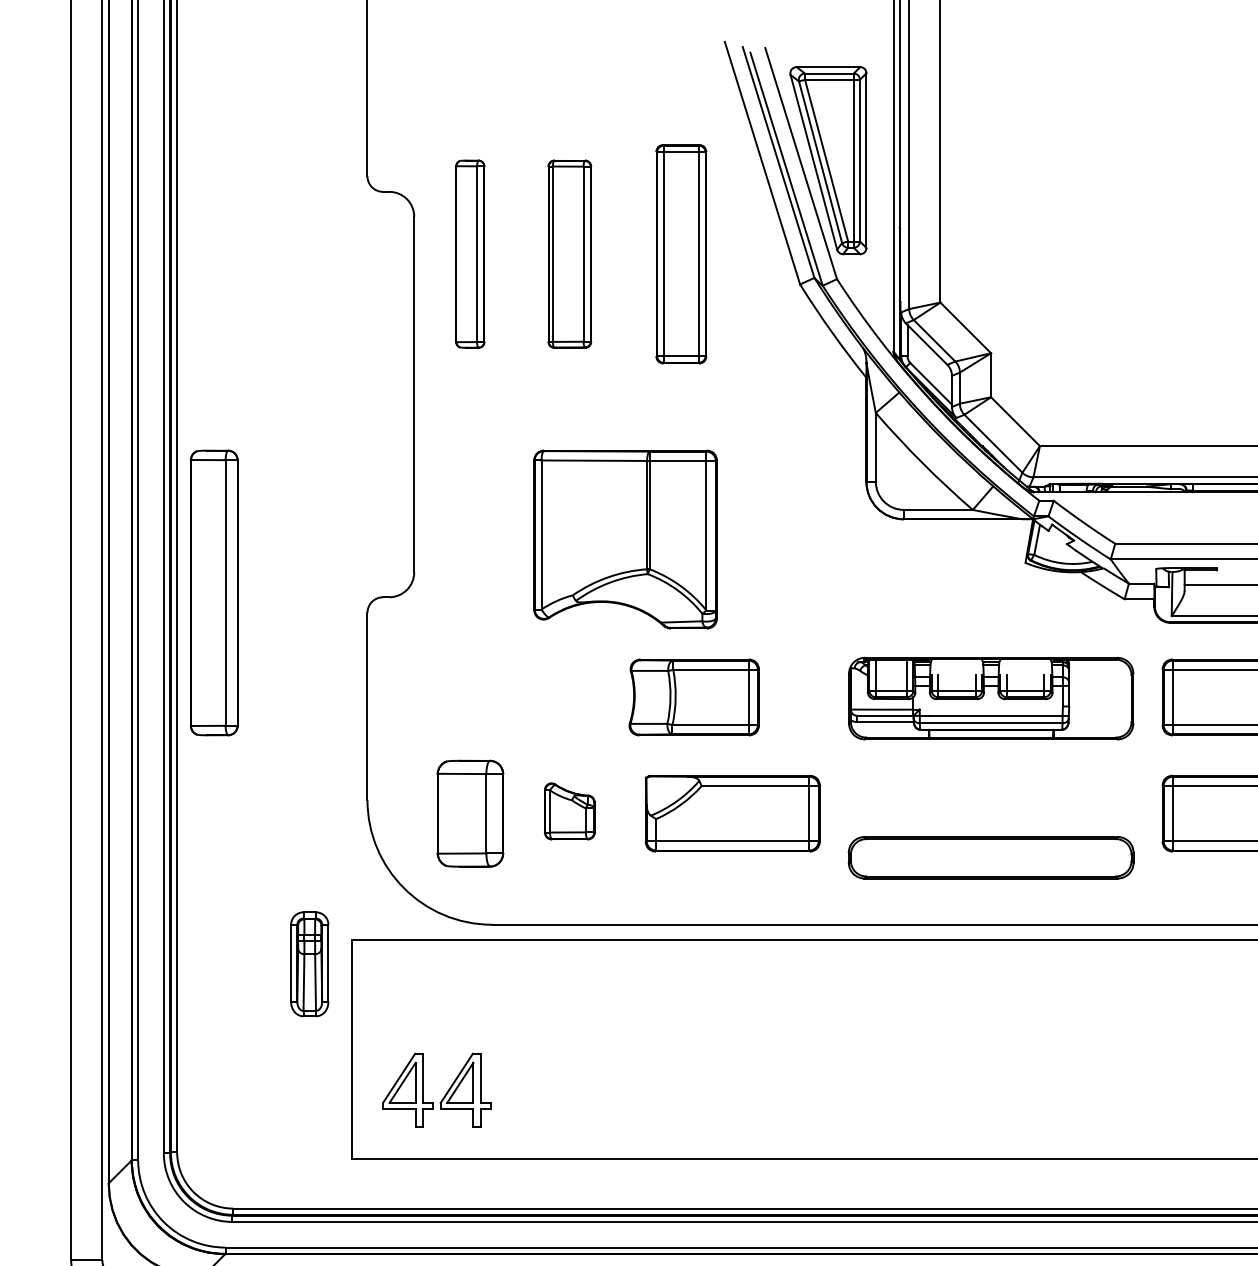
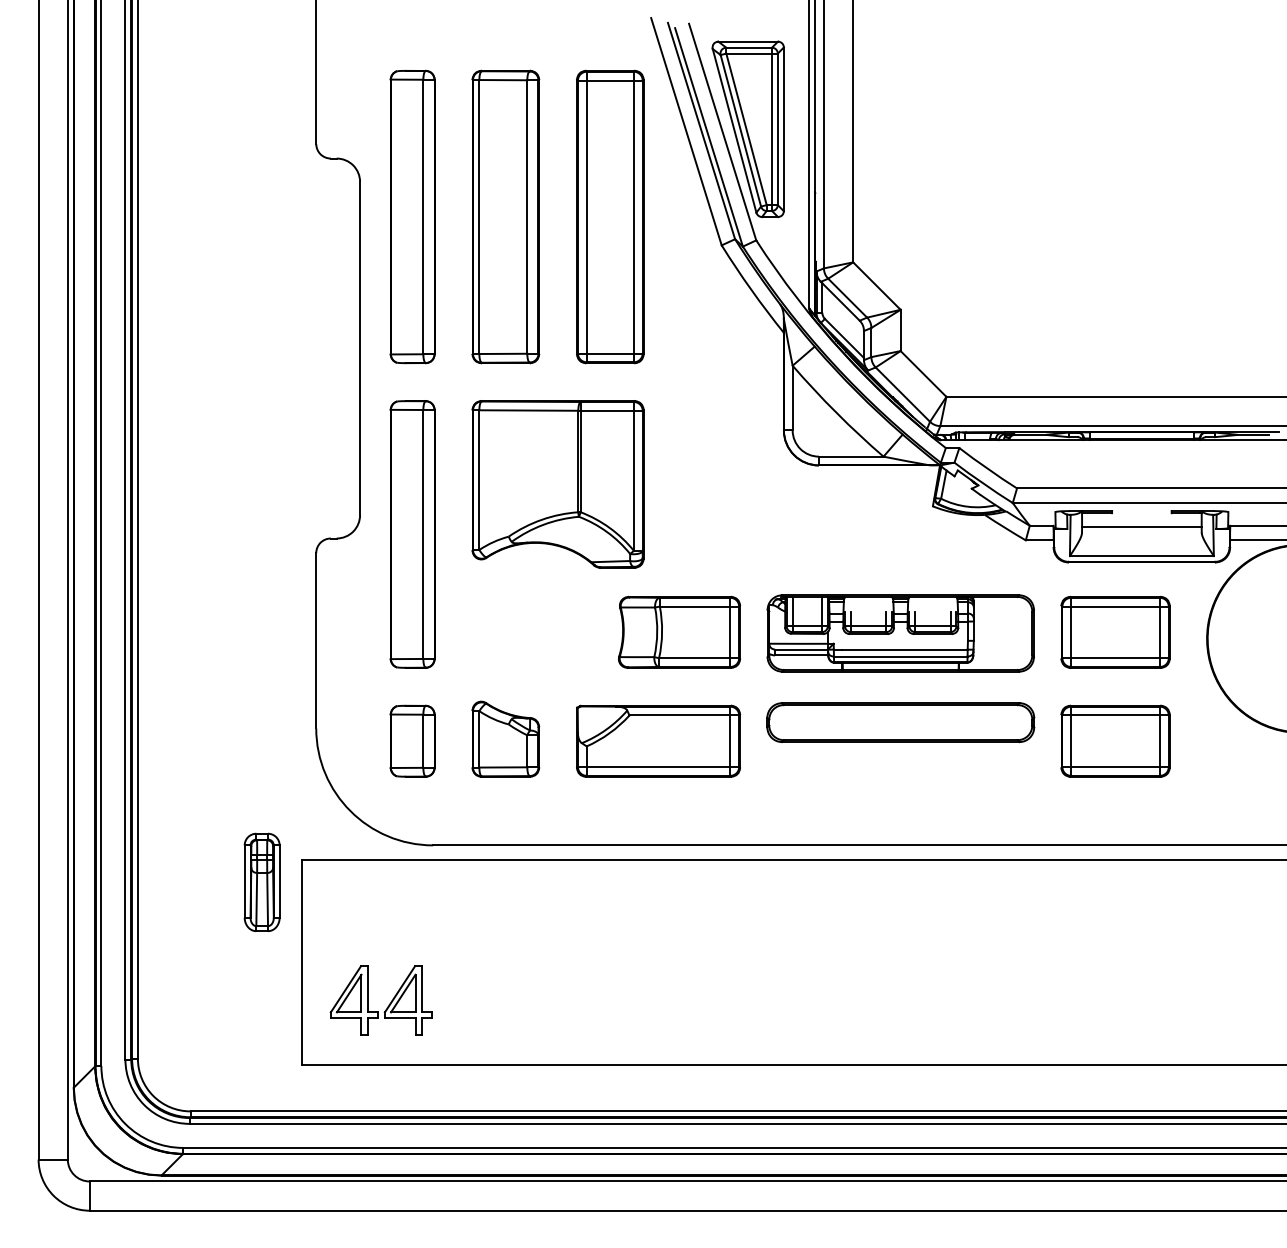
part: (470, 253) -> (412, 216), size x1.67
part: (569, 253) -> (505, 216), size x1.67
part: (681, 253) -> (610, 216), size x1.43
part: (214, 593) -> (412, 534), moved
part: (694, 696) -> (679, 631), moved
part: (569, 810) -> (505, 738), size x1.43
part: (470, 812) -> (412, 740), size x0.71
part: (990, 857) -> (900, 722), moved

